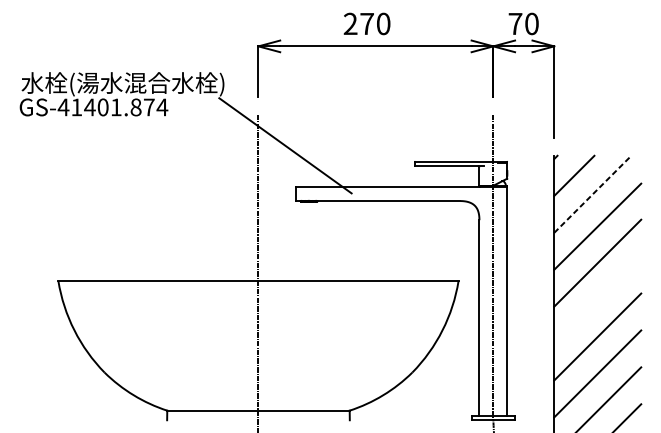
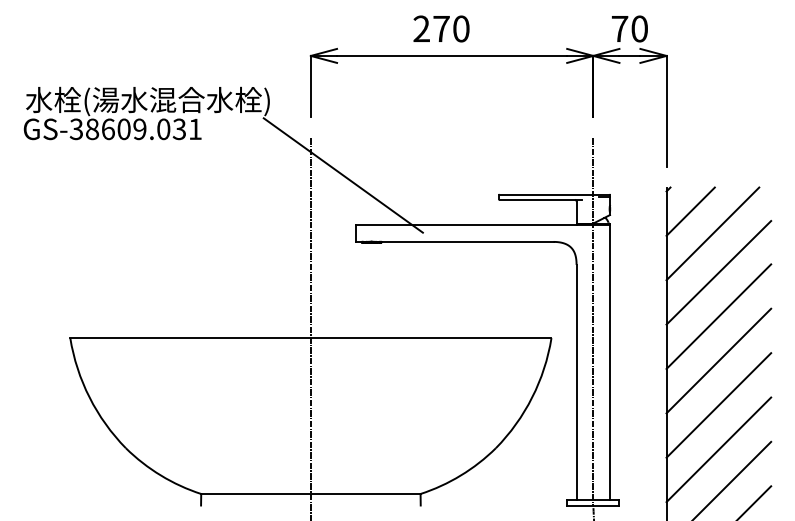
text: (112, 107) -> (135, 129), GS-41401.874 -> GS-38609.031
line: (592, 194) -> (712, 233), dashed -> solid
line: (597, 299) -> (718, 360), added

